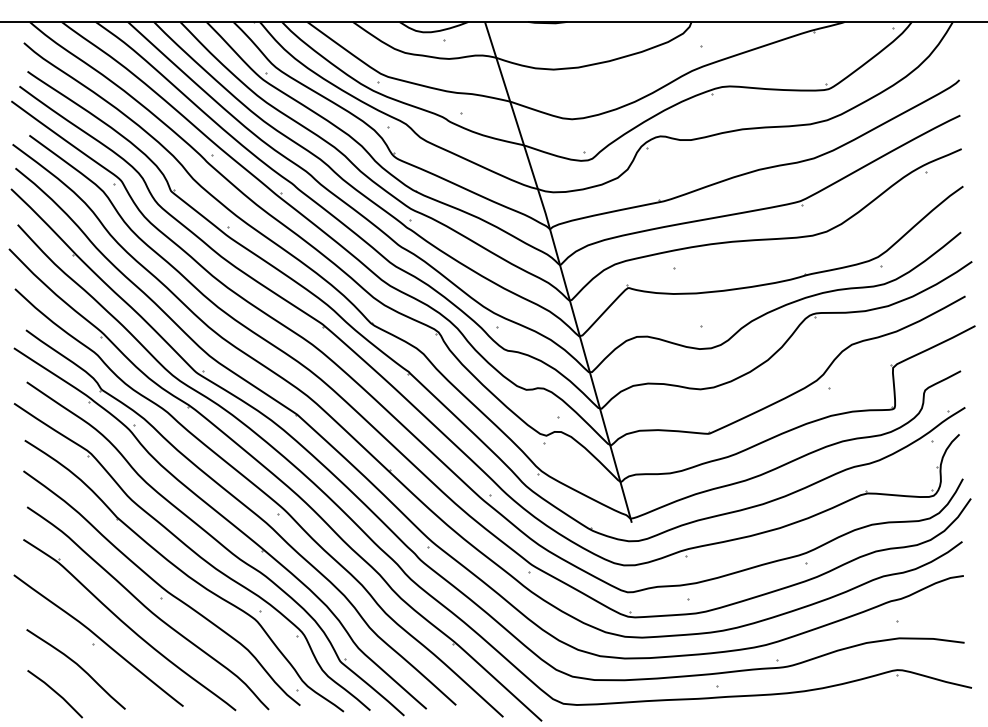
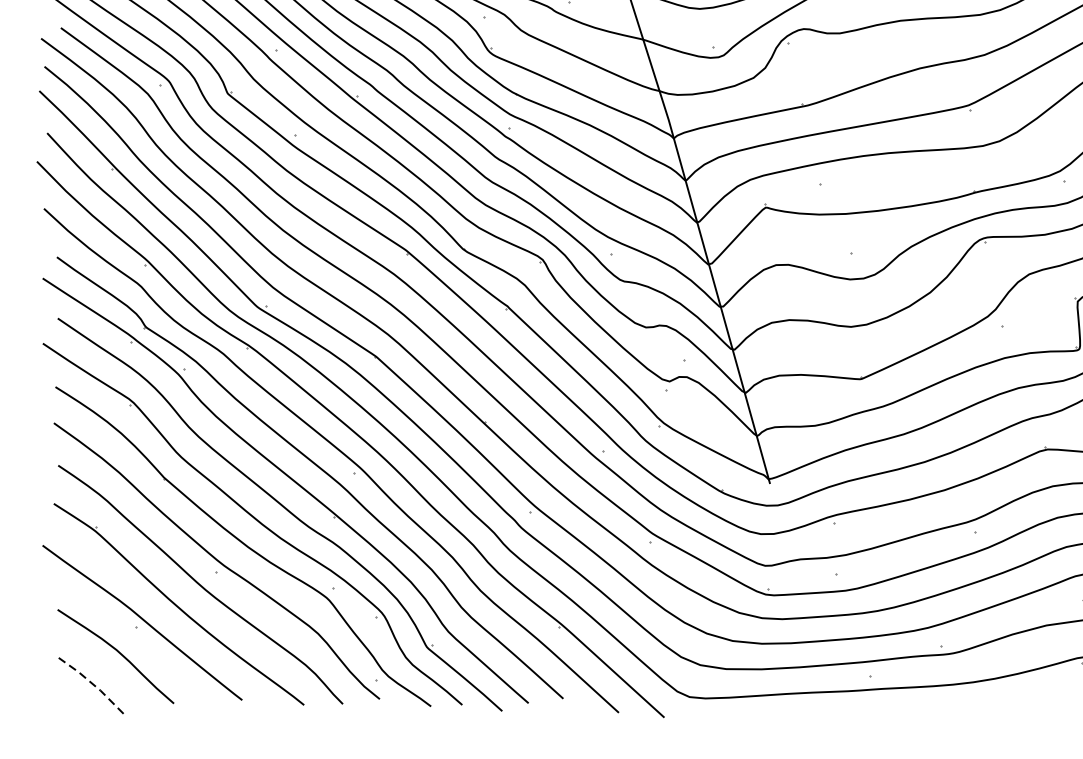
line: (56, 692) -> (92, 683), solid -> dashed

